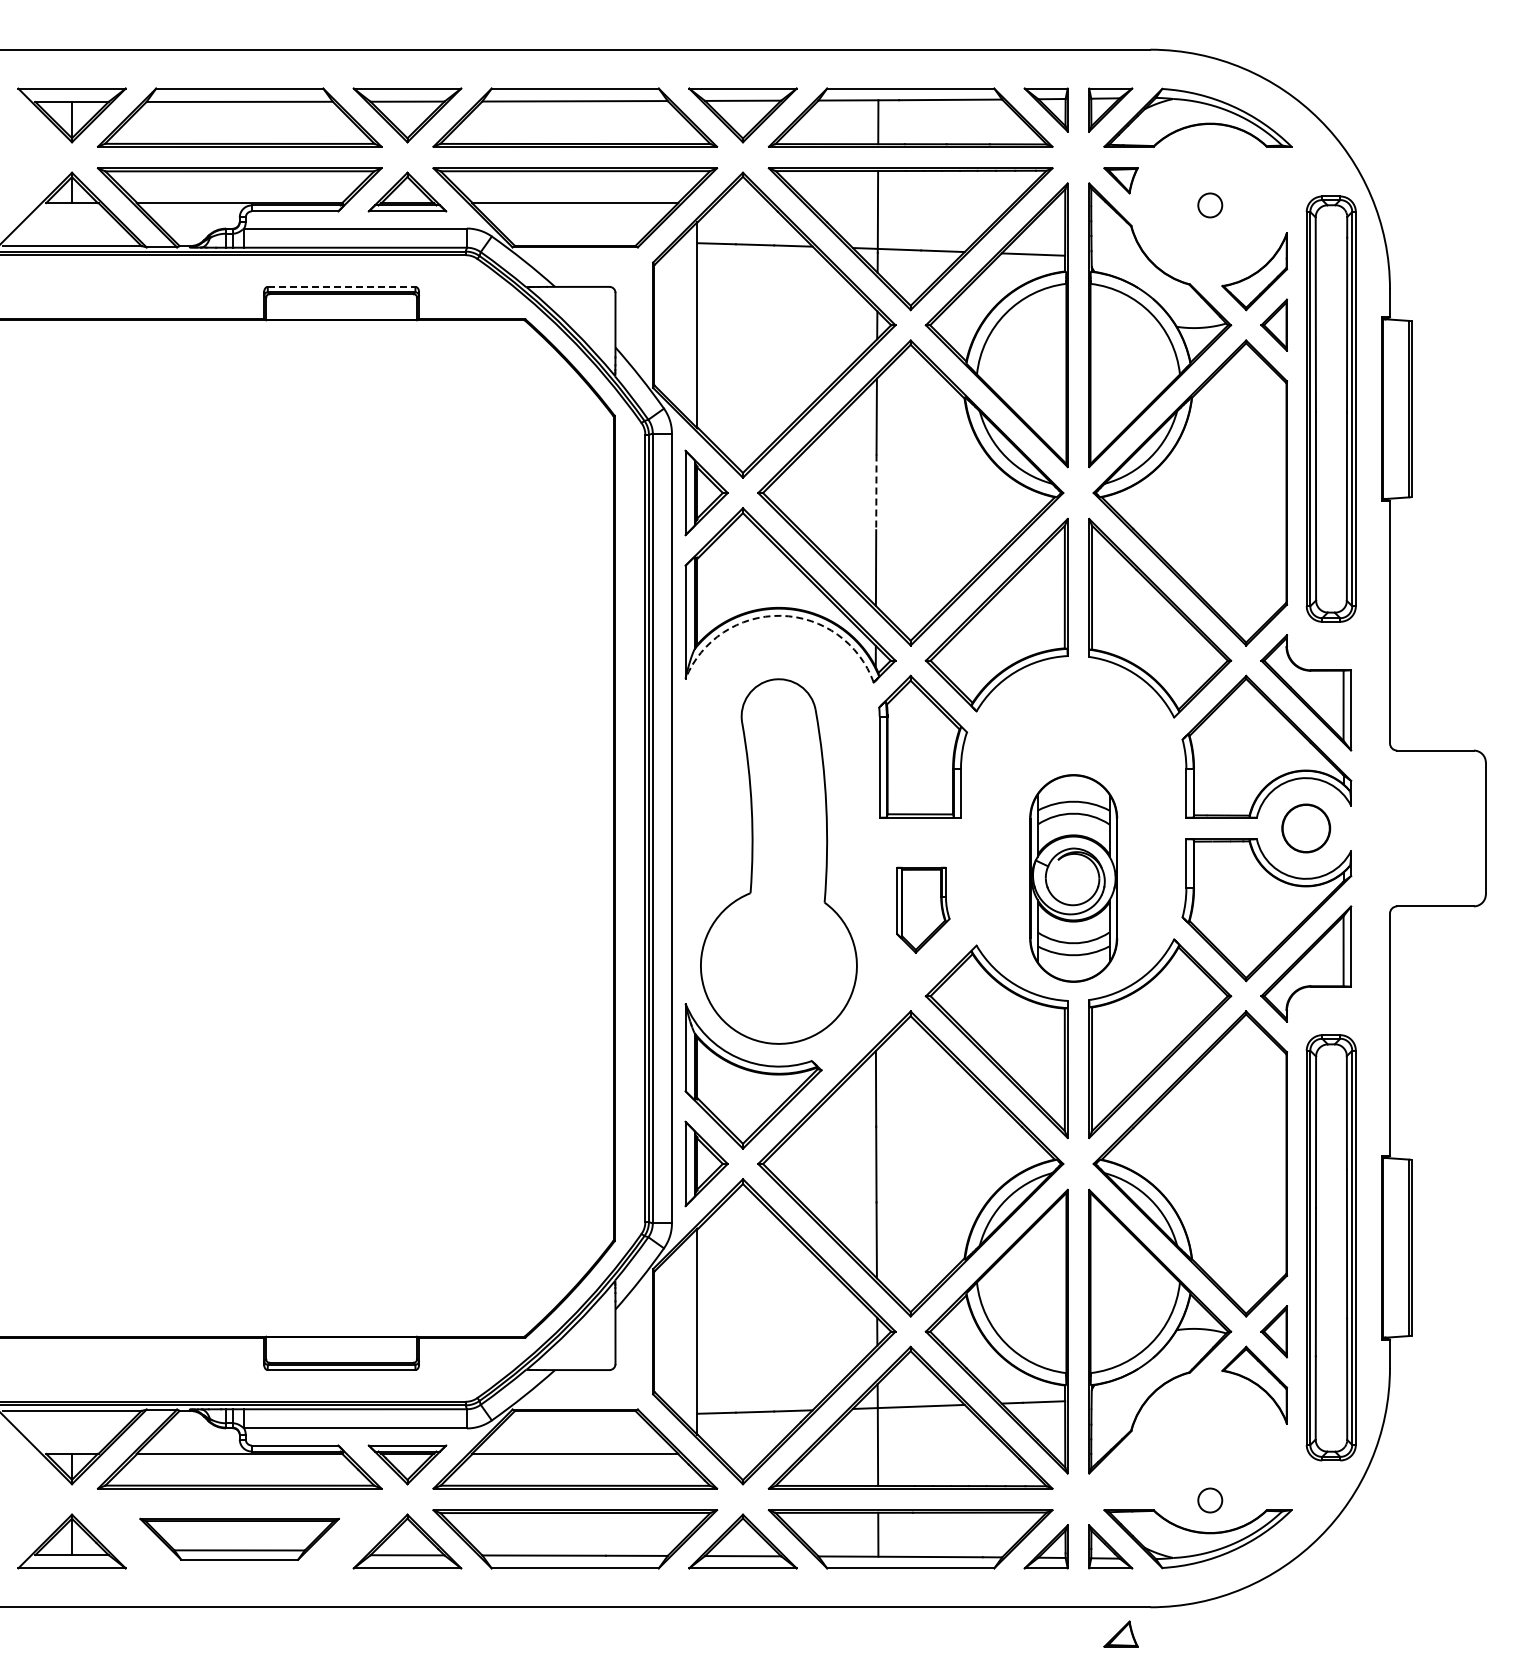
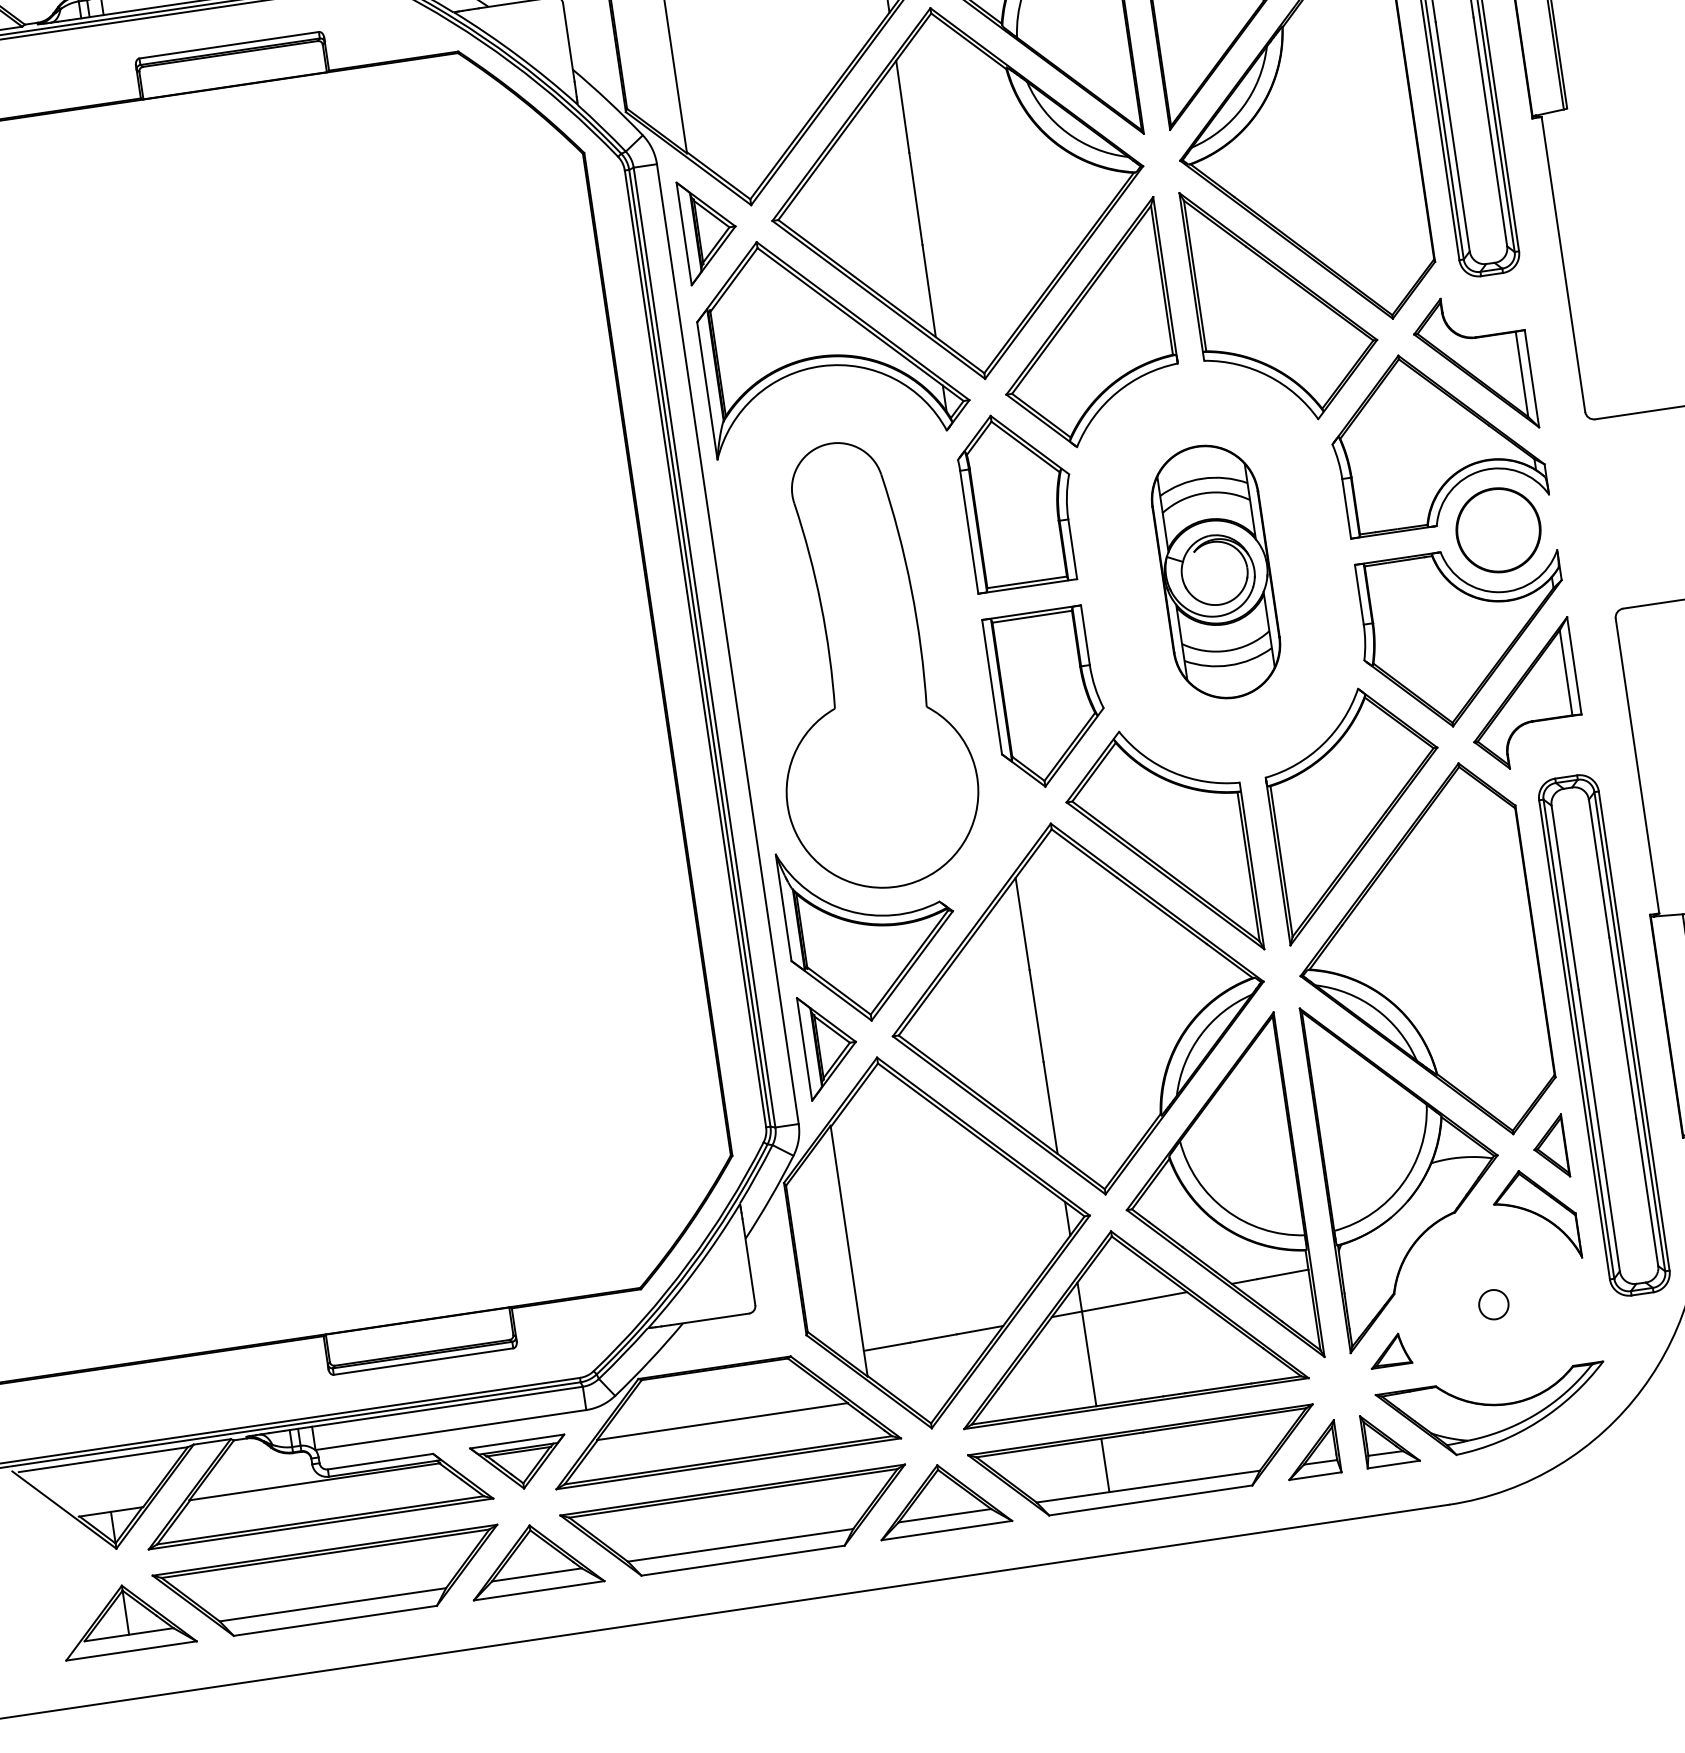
line: (341, 286) -> (228, 44), dashed -> solid
line: (876, 492) -> (916, 199), dashed -> solid
arc: (780, 615) -> (821, 365), dashed -> solid
circle: (1306, 828) -> (1499, 530), size x1.43
part: (1073, 878) -> (1215, 572), moved
part: (923, 910) -> (1048, 698), size x1.67
circle: (1210, 1500) -> (1494, 1304), moved
part: (239, 1539) -> (329, 1585), size x1.43
part: (1120, 1633) -> (1389, 1349), moved

